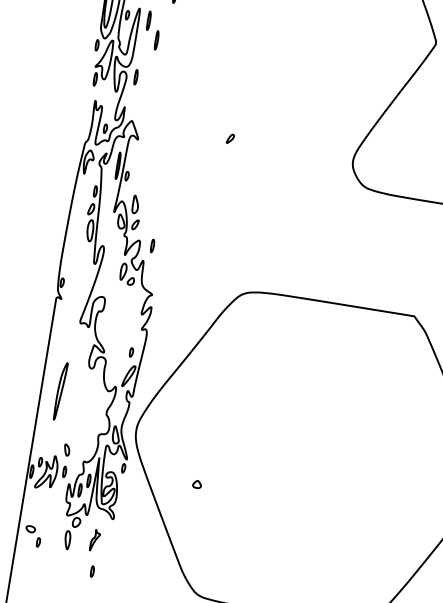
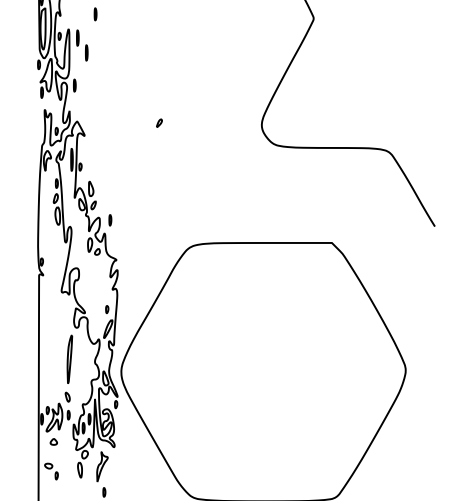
part: (60, 390) -> (69, 358), moved
part: (196, 483) -> (53, 441), moved
part: (95, 540) -> (102, 466), size x1.67

